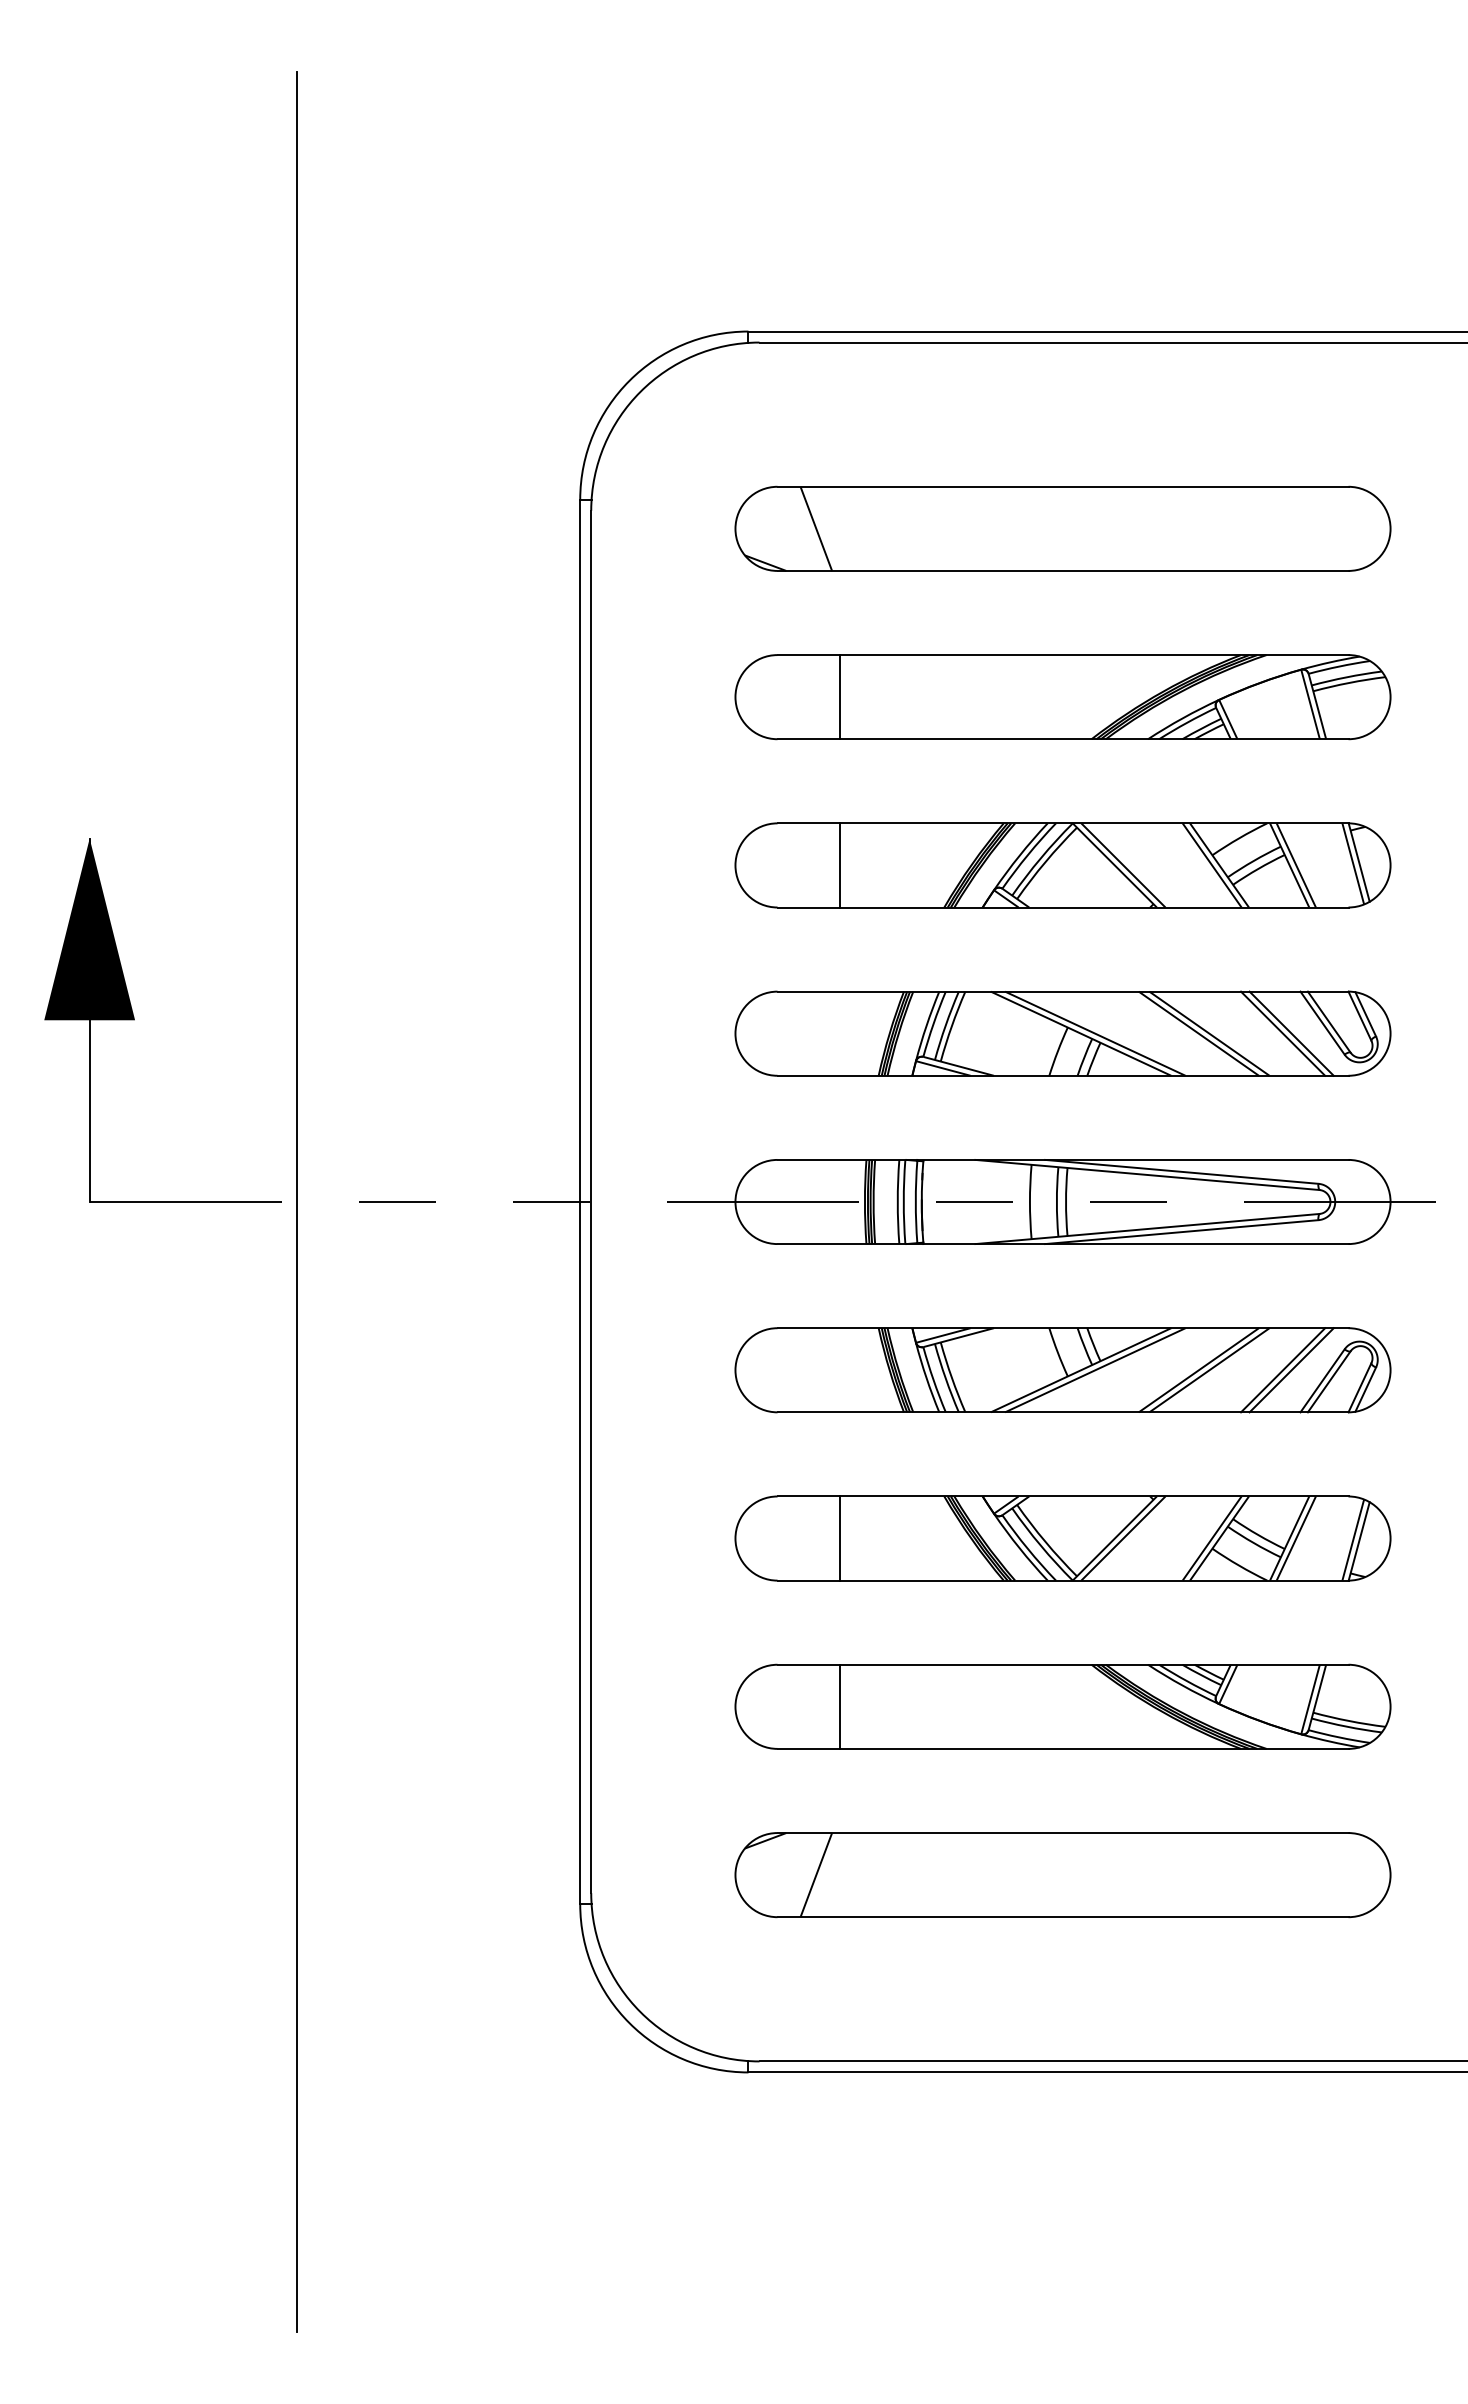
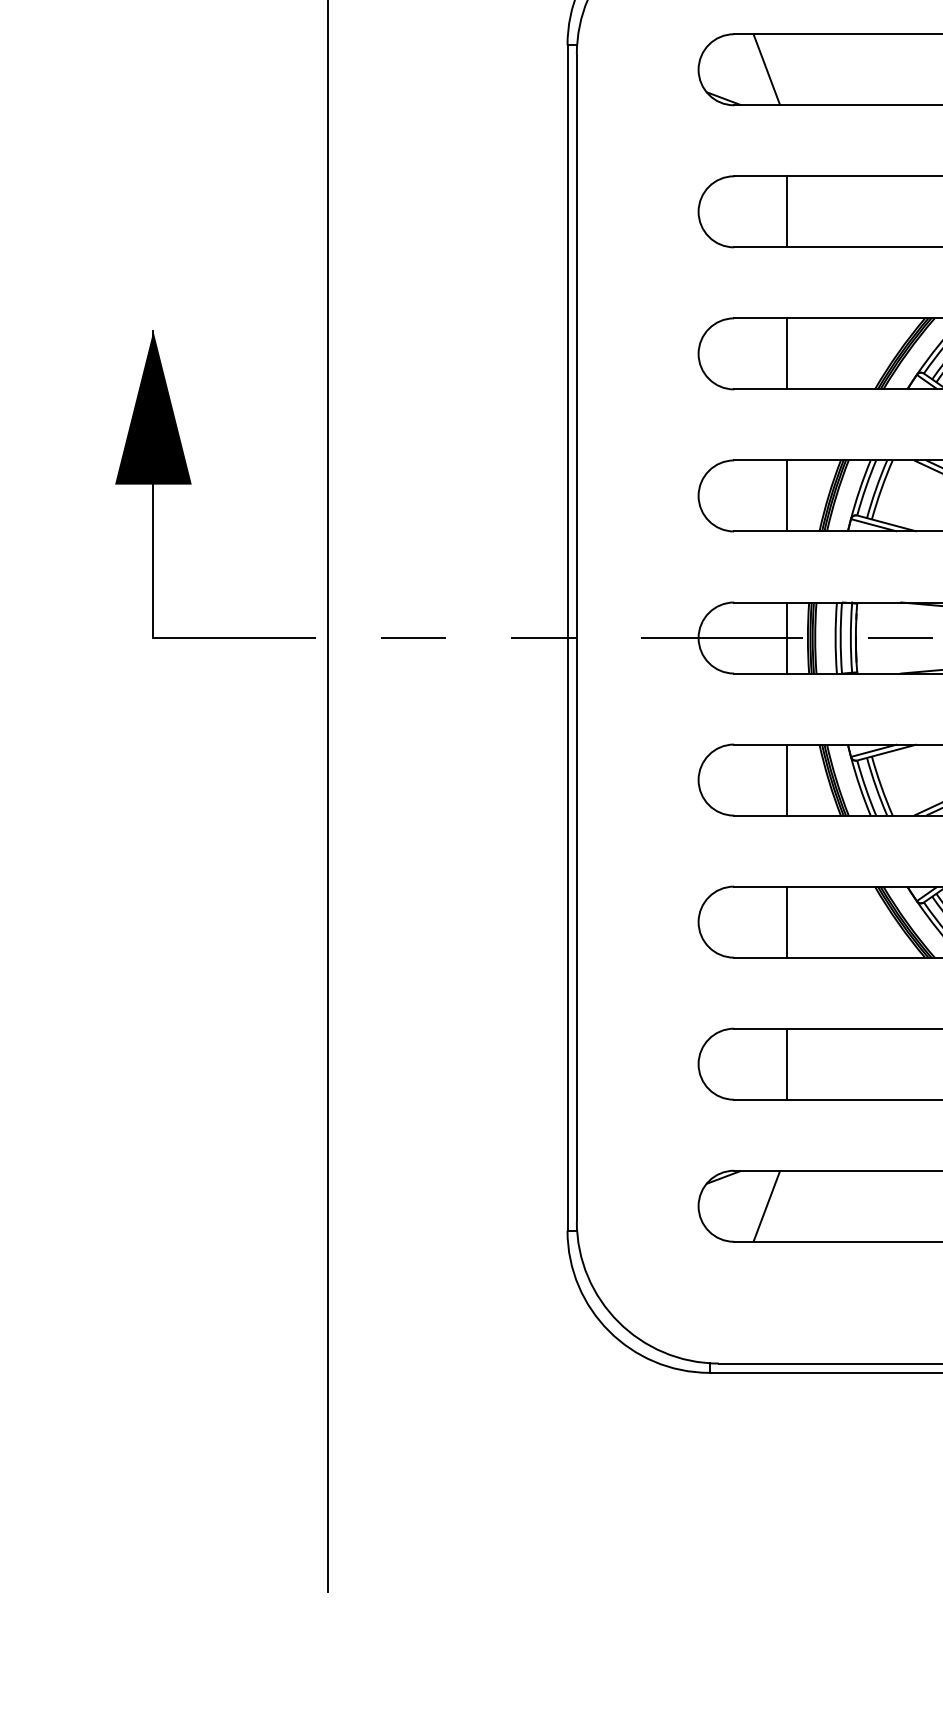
line: (839, 1033) -> (786, 495), added
line: (839, 1201) -> (786, 637), added
line: (839, 1370) -> (786, 780), added

